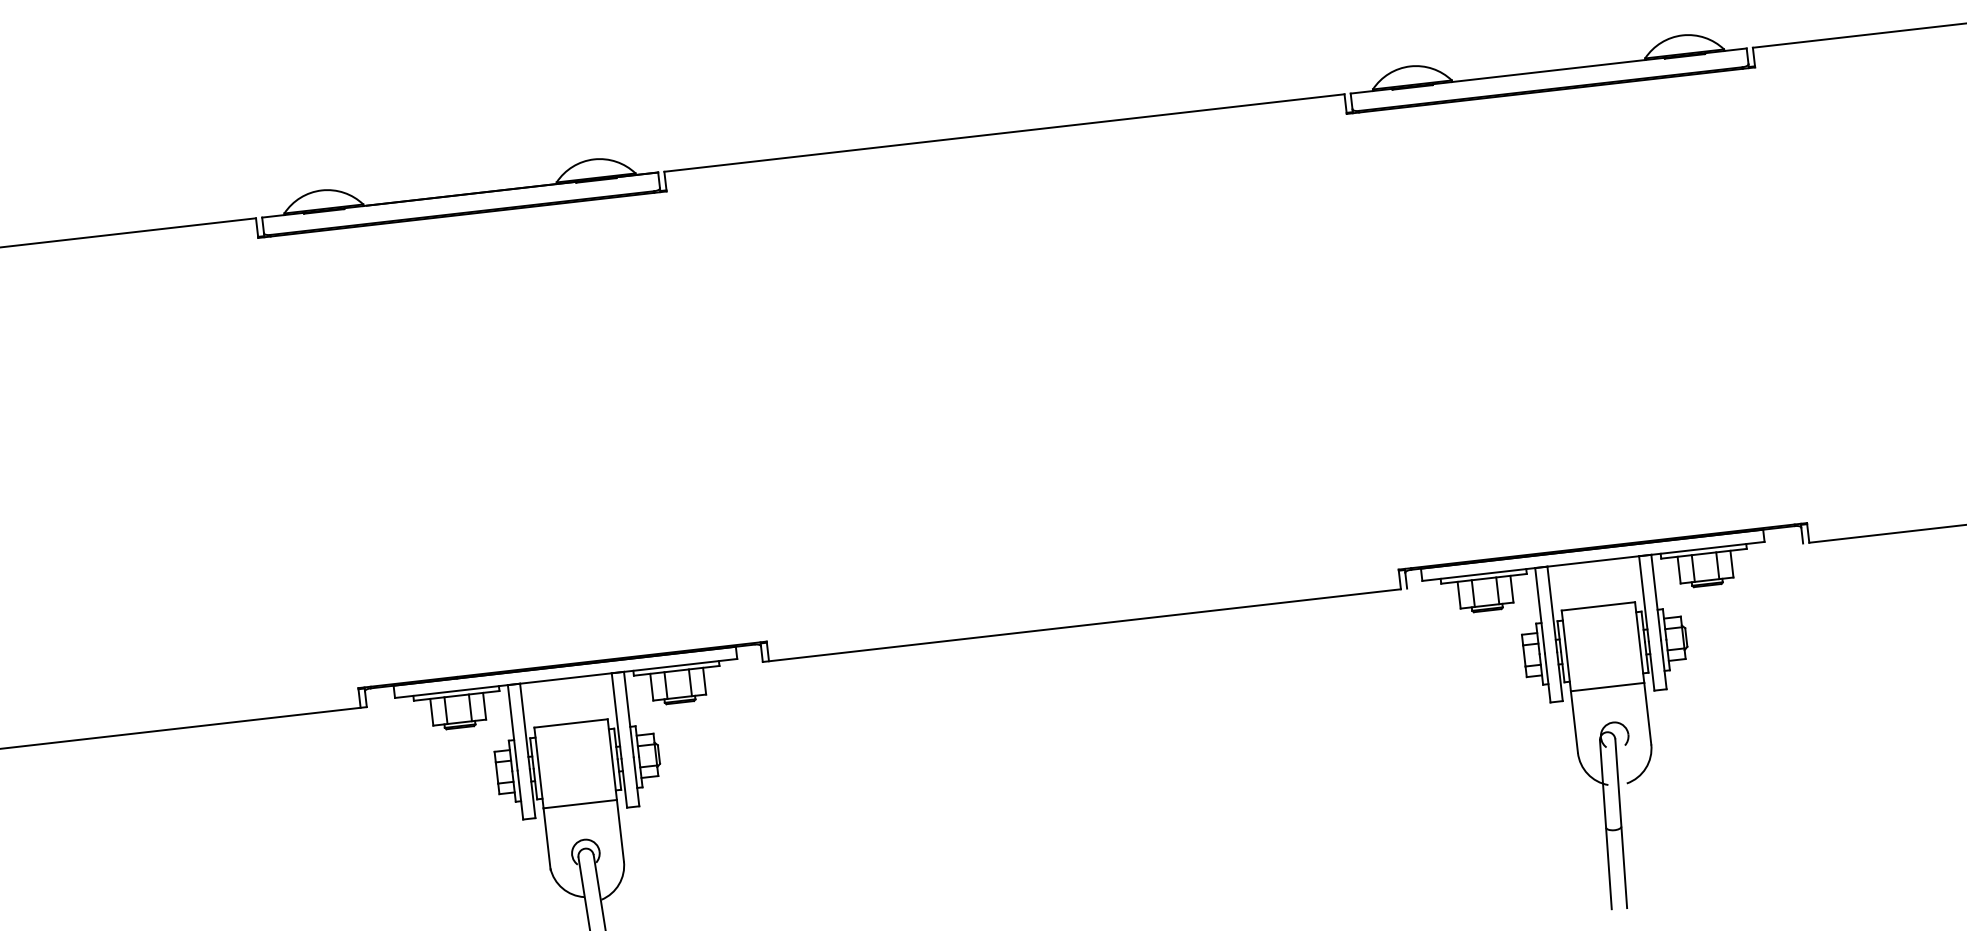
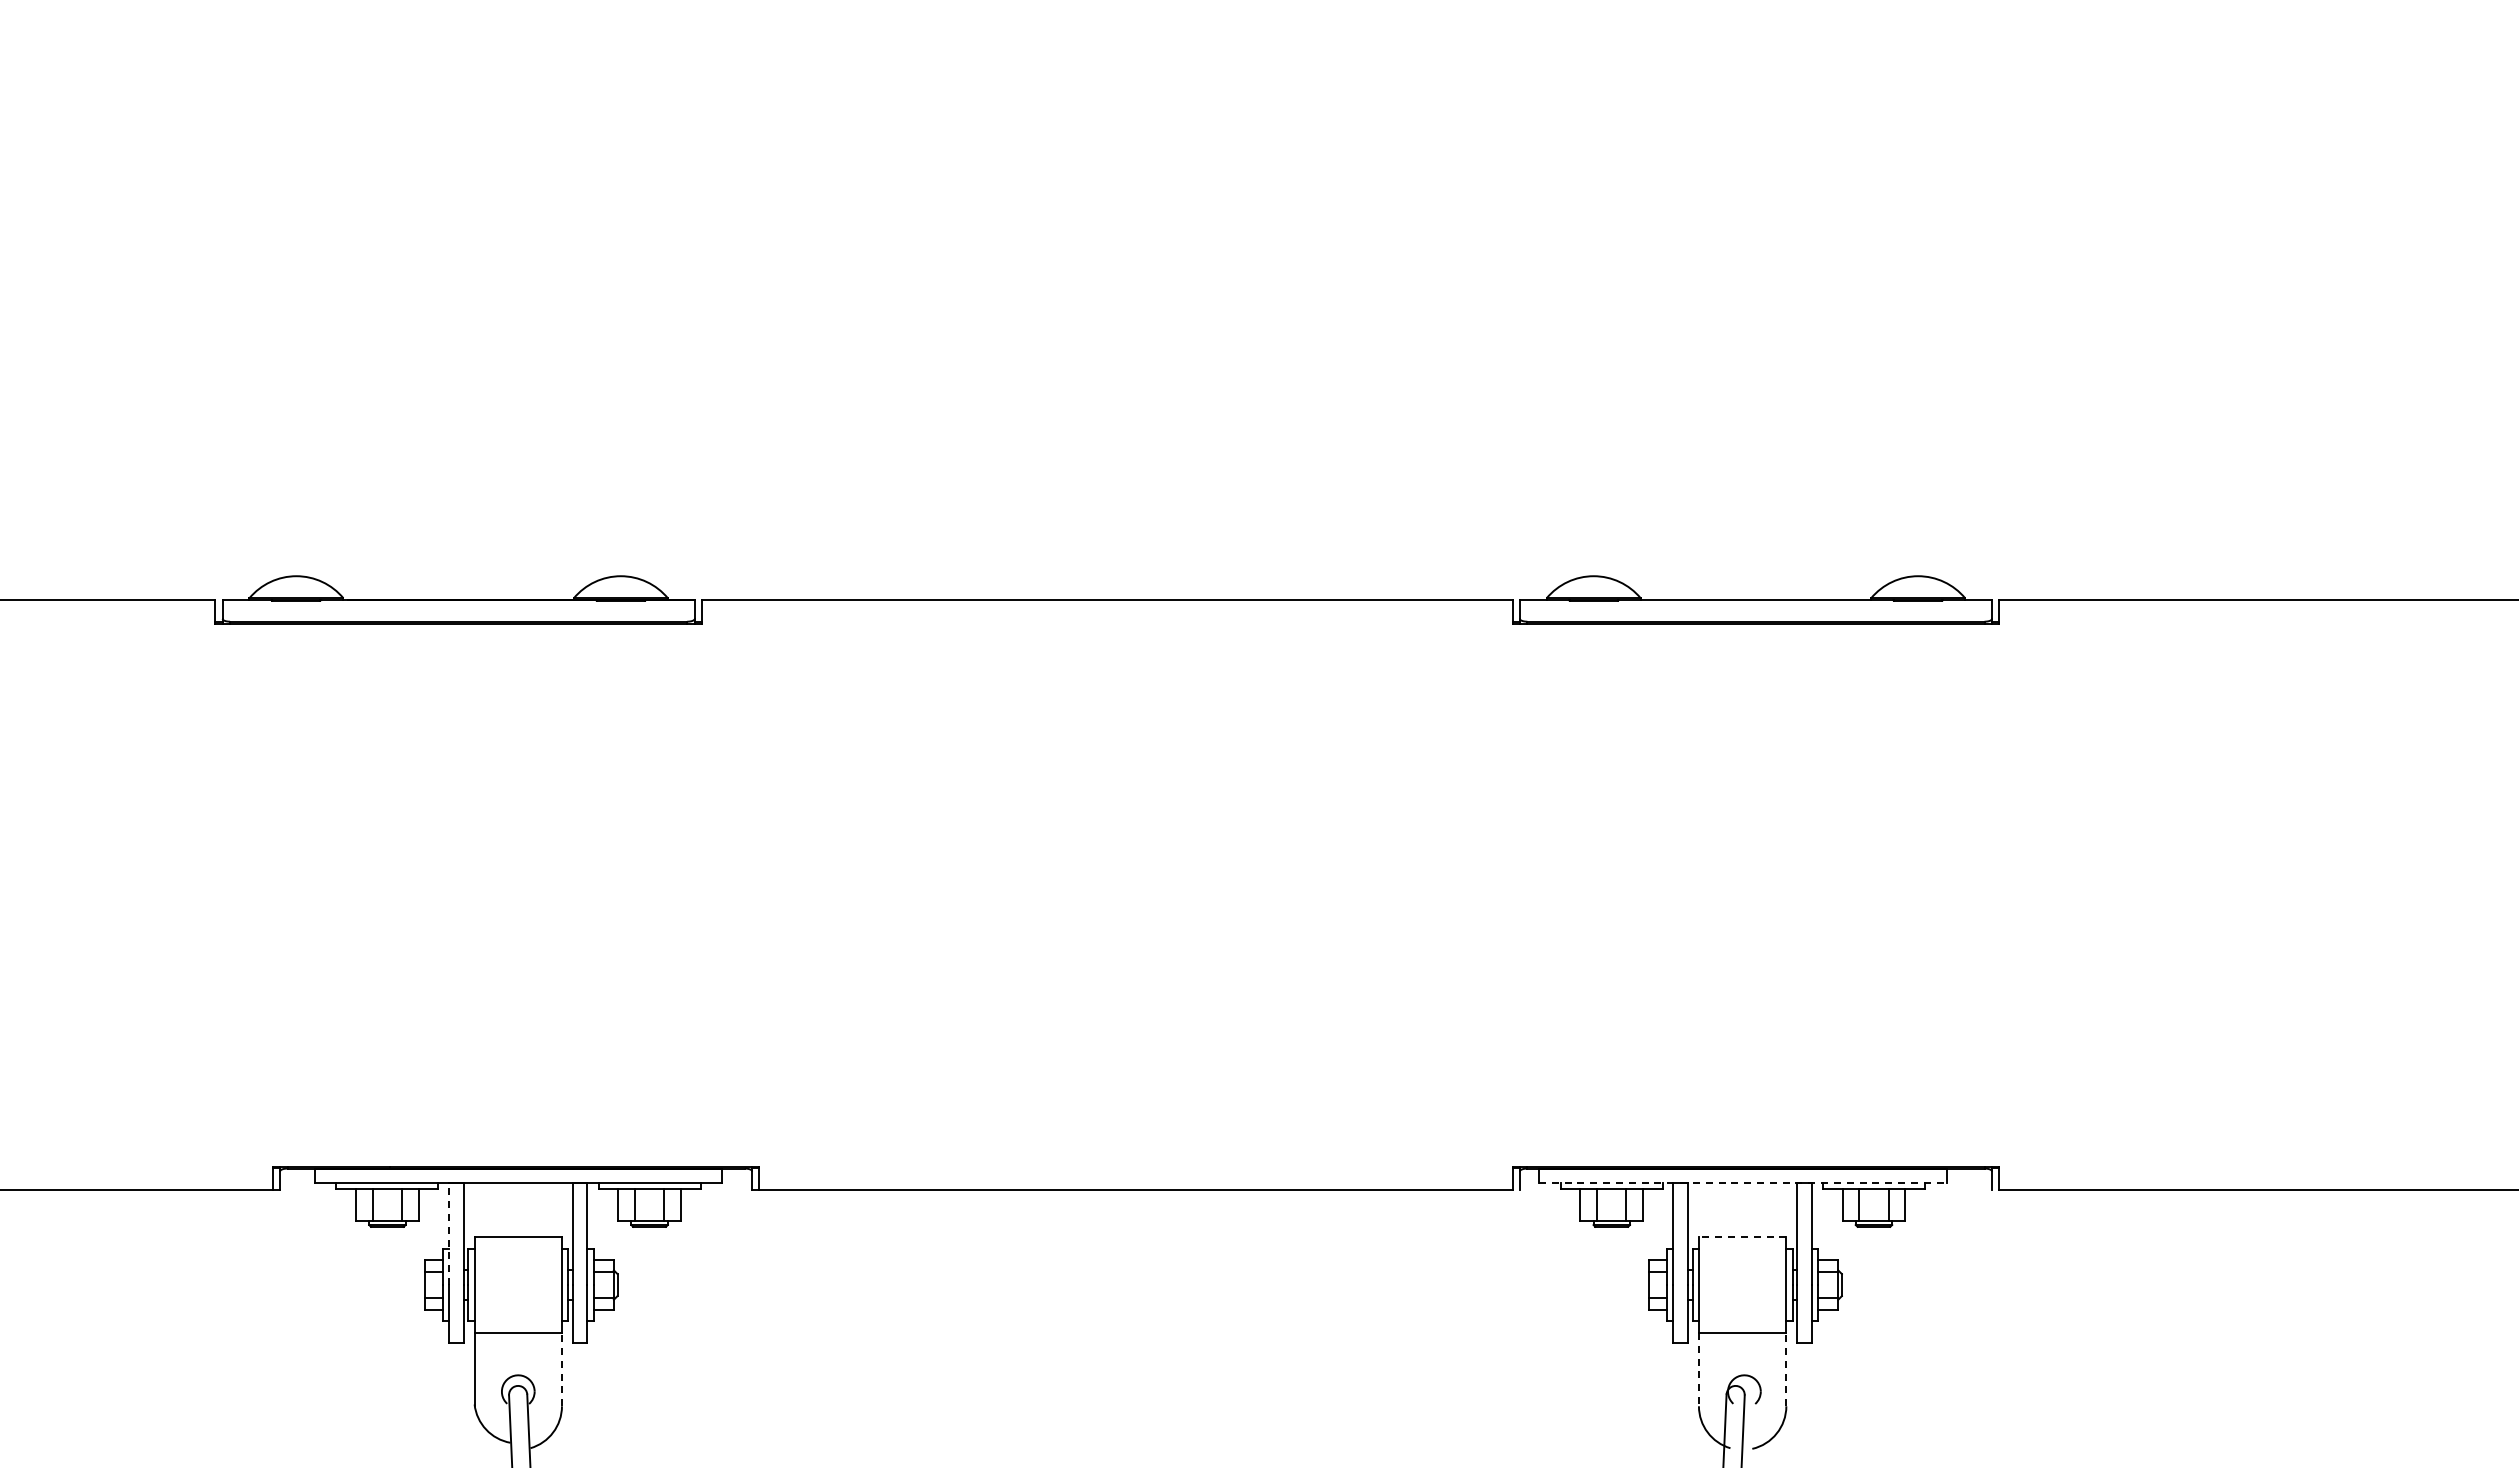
line: (1593, 561) -> (1742, 1183), solid -> dashed
line: (1598, 606) -> (1742, 1236), solid -> dashed
line: (1647, 713) -> (1786, 1369), solid -> dashed
line: (1574, 722) -> (1698, 1369), solid -> dashed
line: (513, 728) -> (449, 1234), solid -> dashed
line: (620, 830) -> (561, 1369), solid -> dashed

